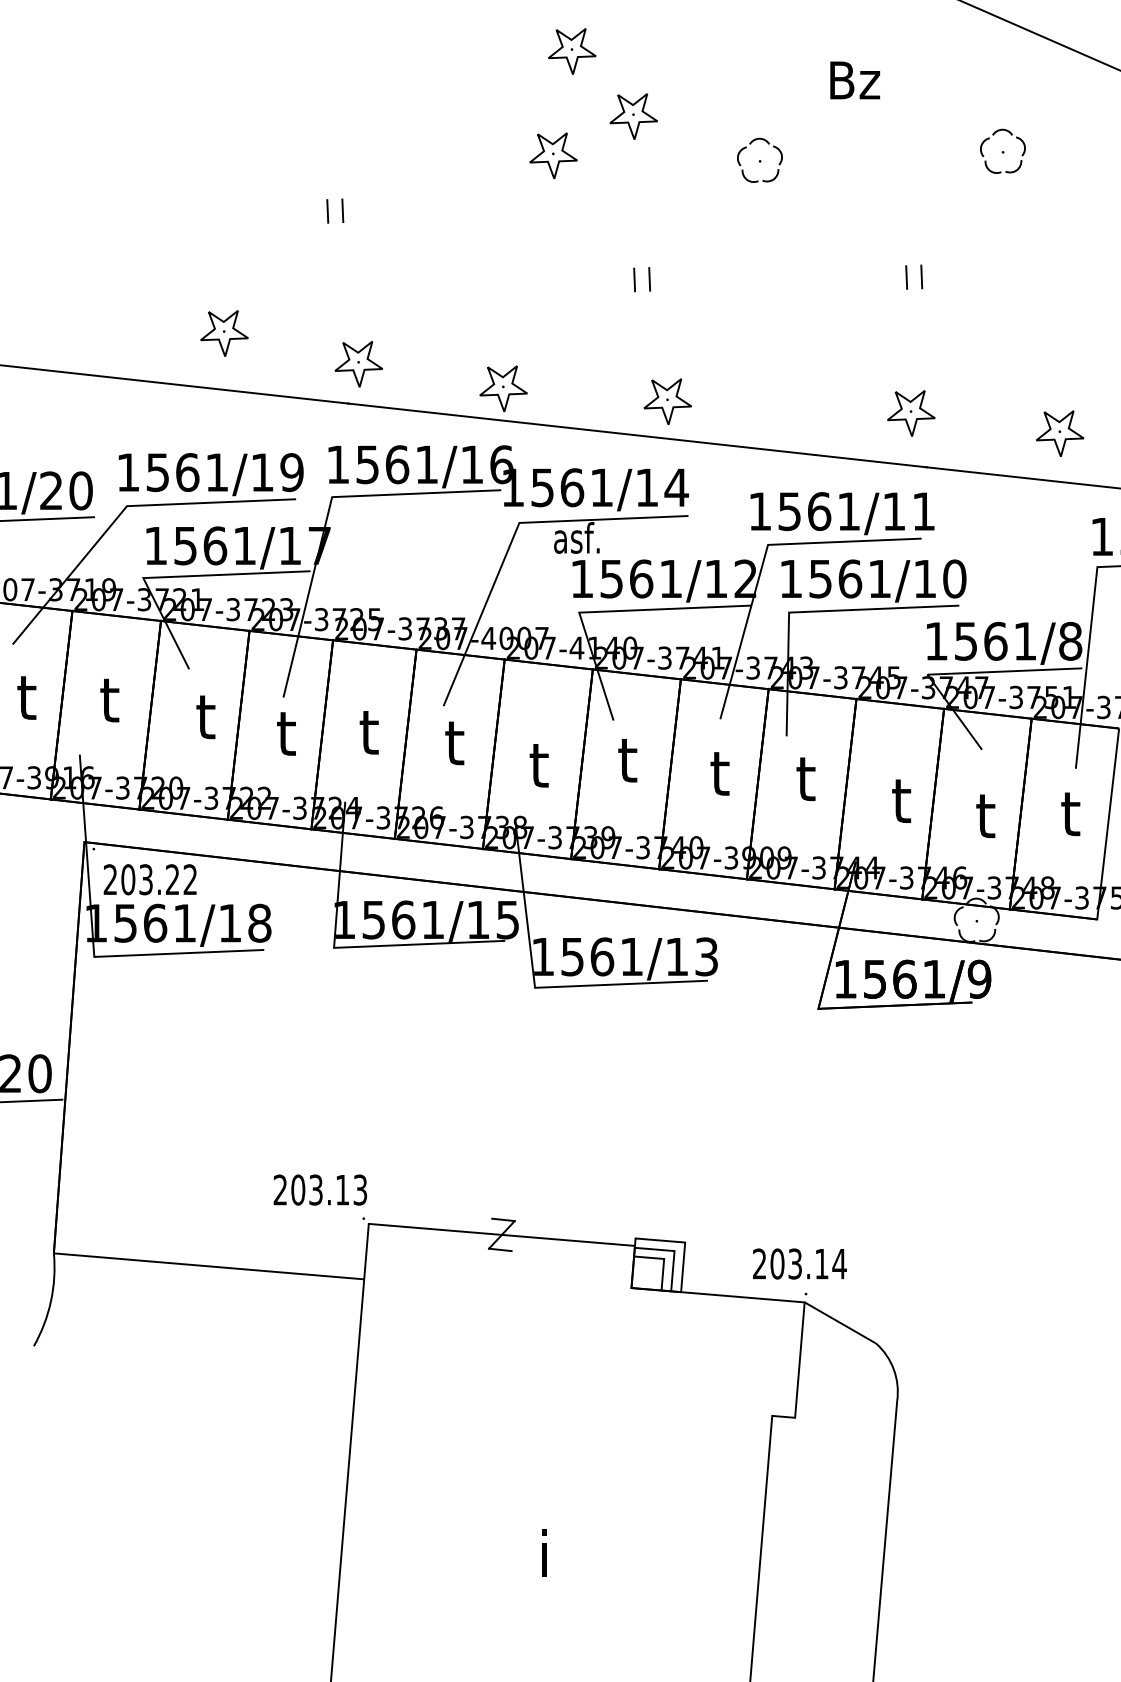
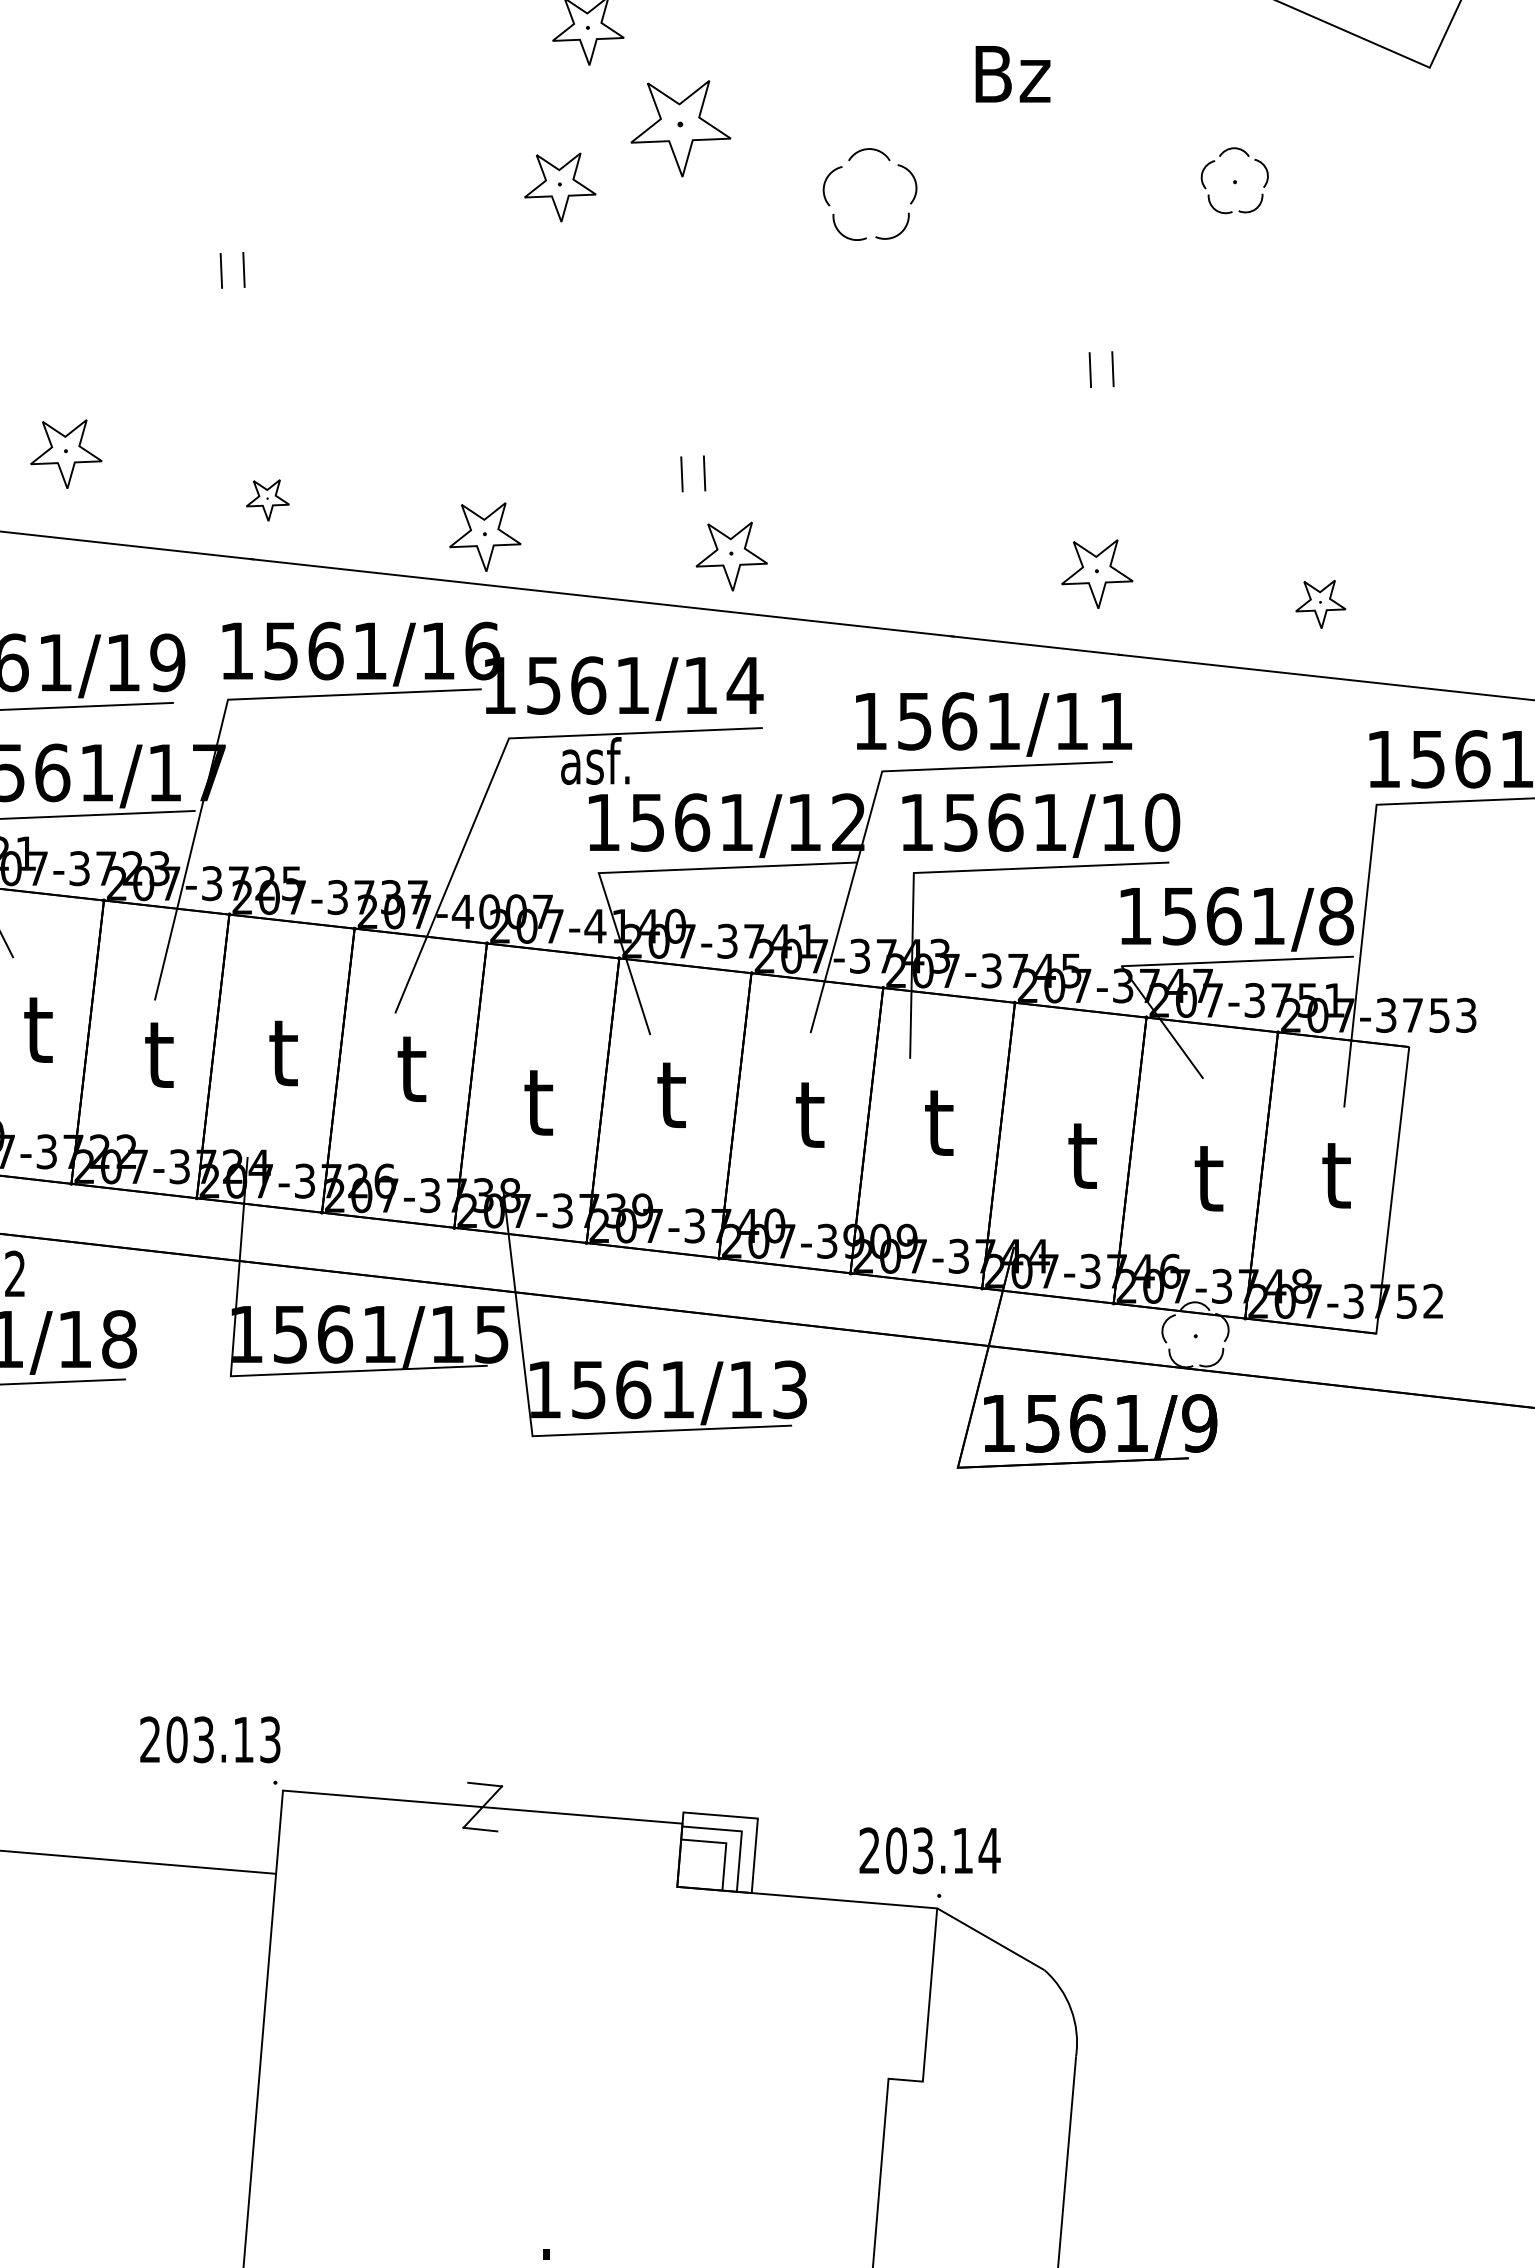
part: (633, 116) -> (680, 128), size x1.4
part: (759, 159) -> (869, 192), size x1.4
part: (641, 279) -> (692, 473), moved
part: (358, 364) -> (267, 500), size x0.6
part: (1060, 433) -> (1321, 604), size x0.7

